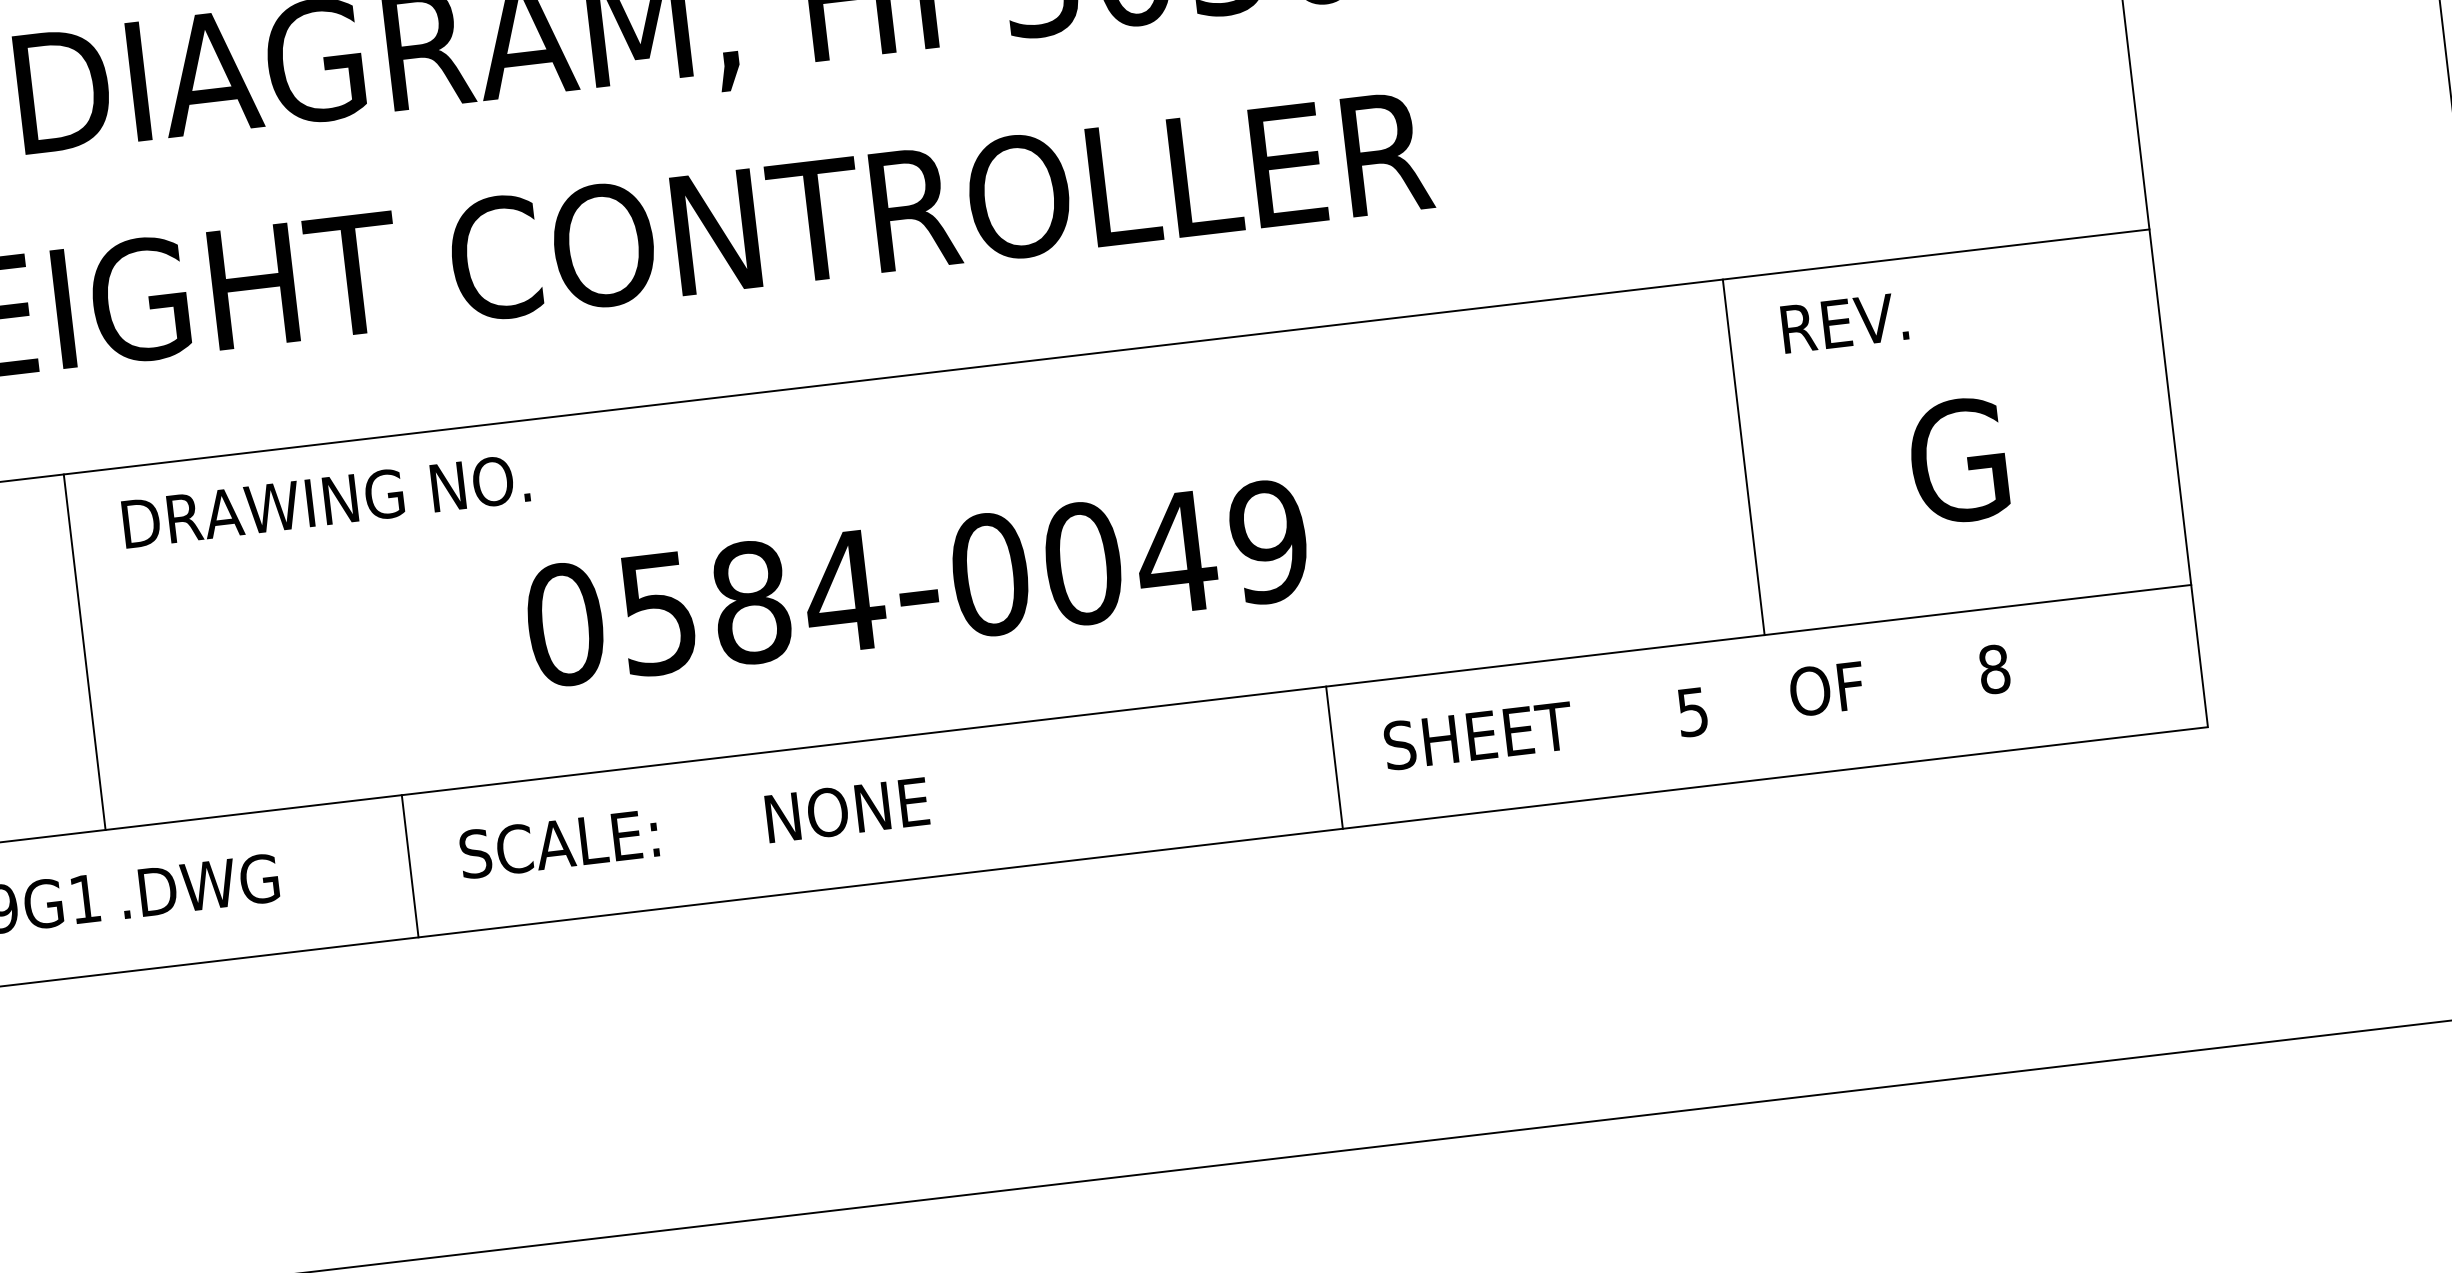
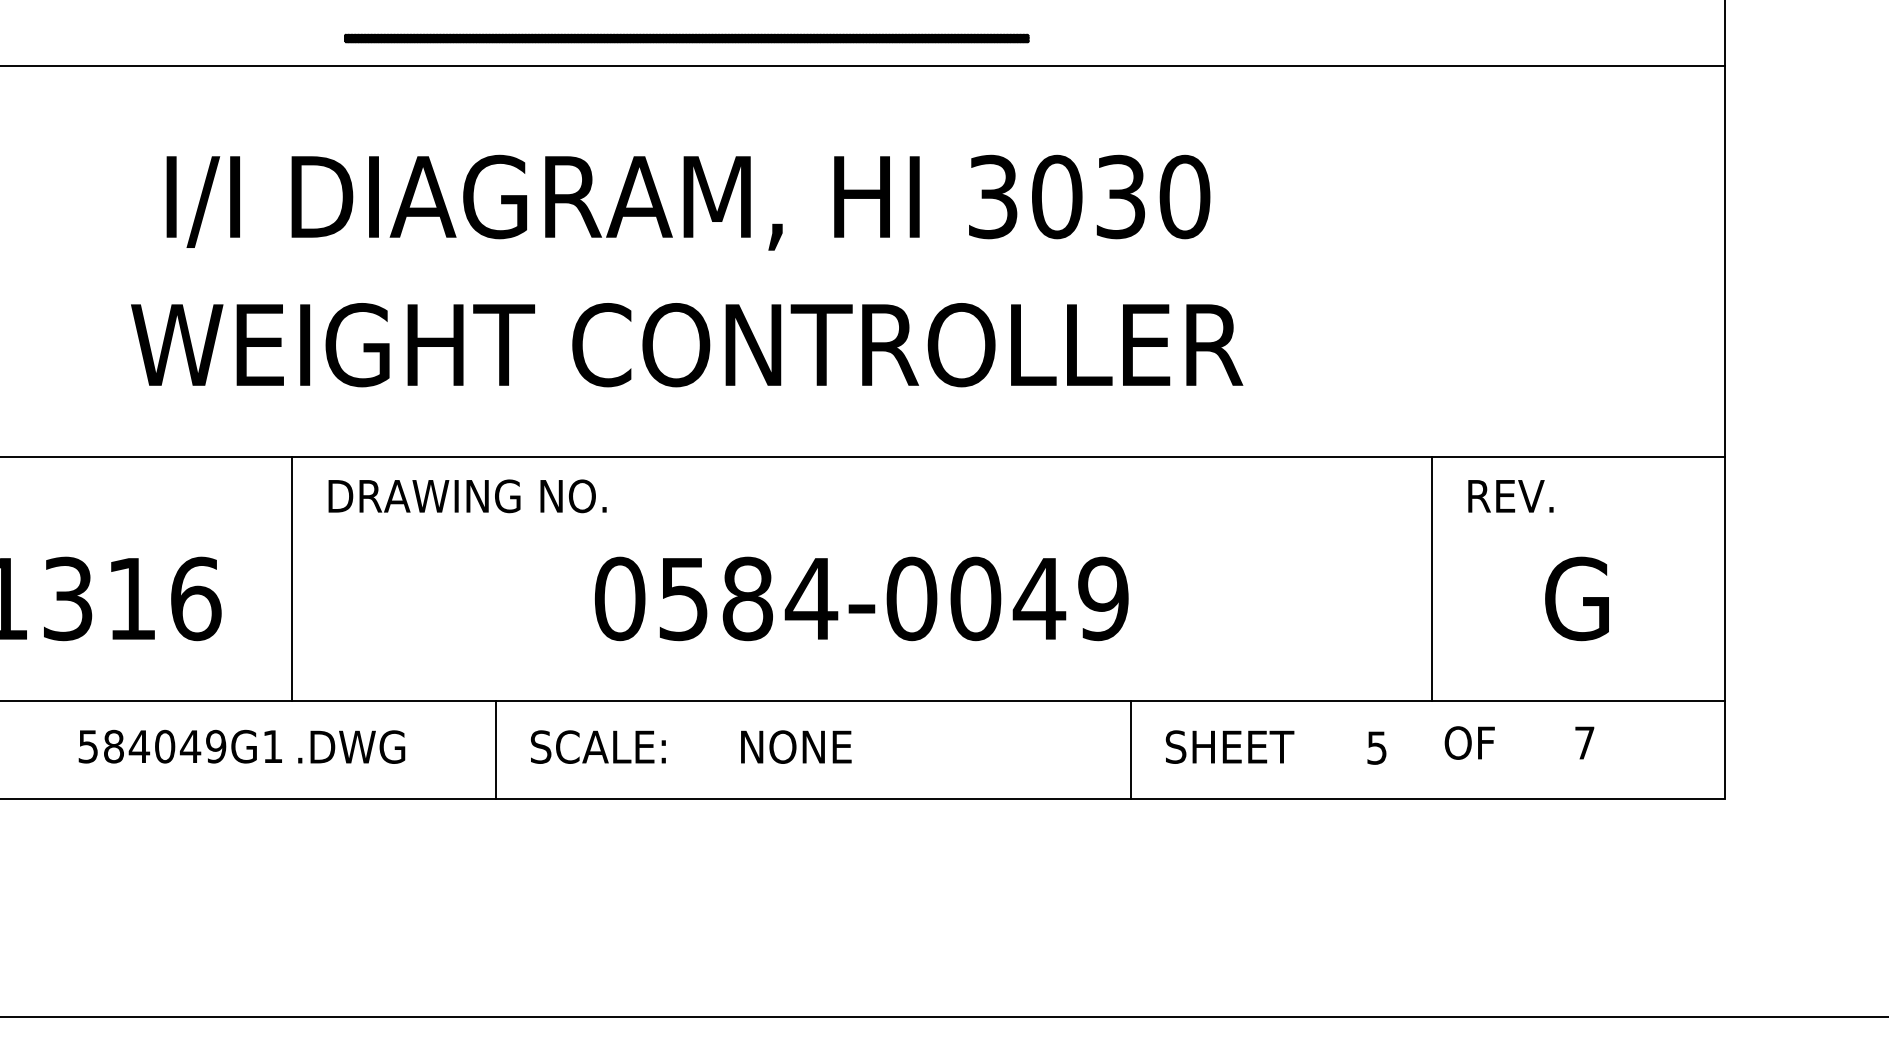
text: (1993, 668) -> (1584, 742), 8 -> 7

